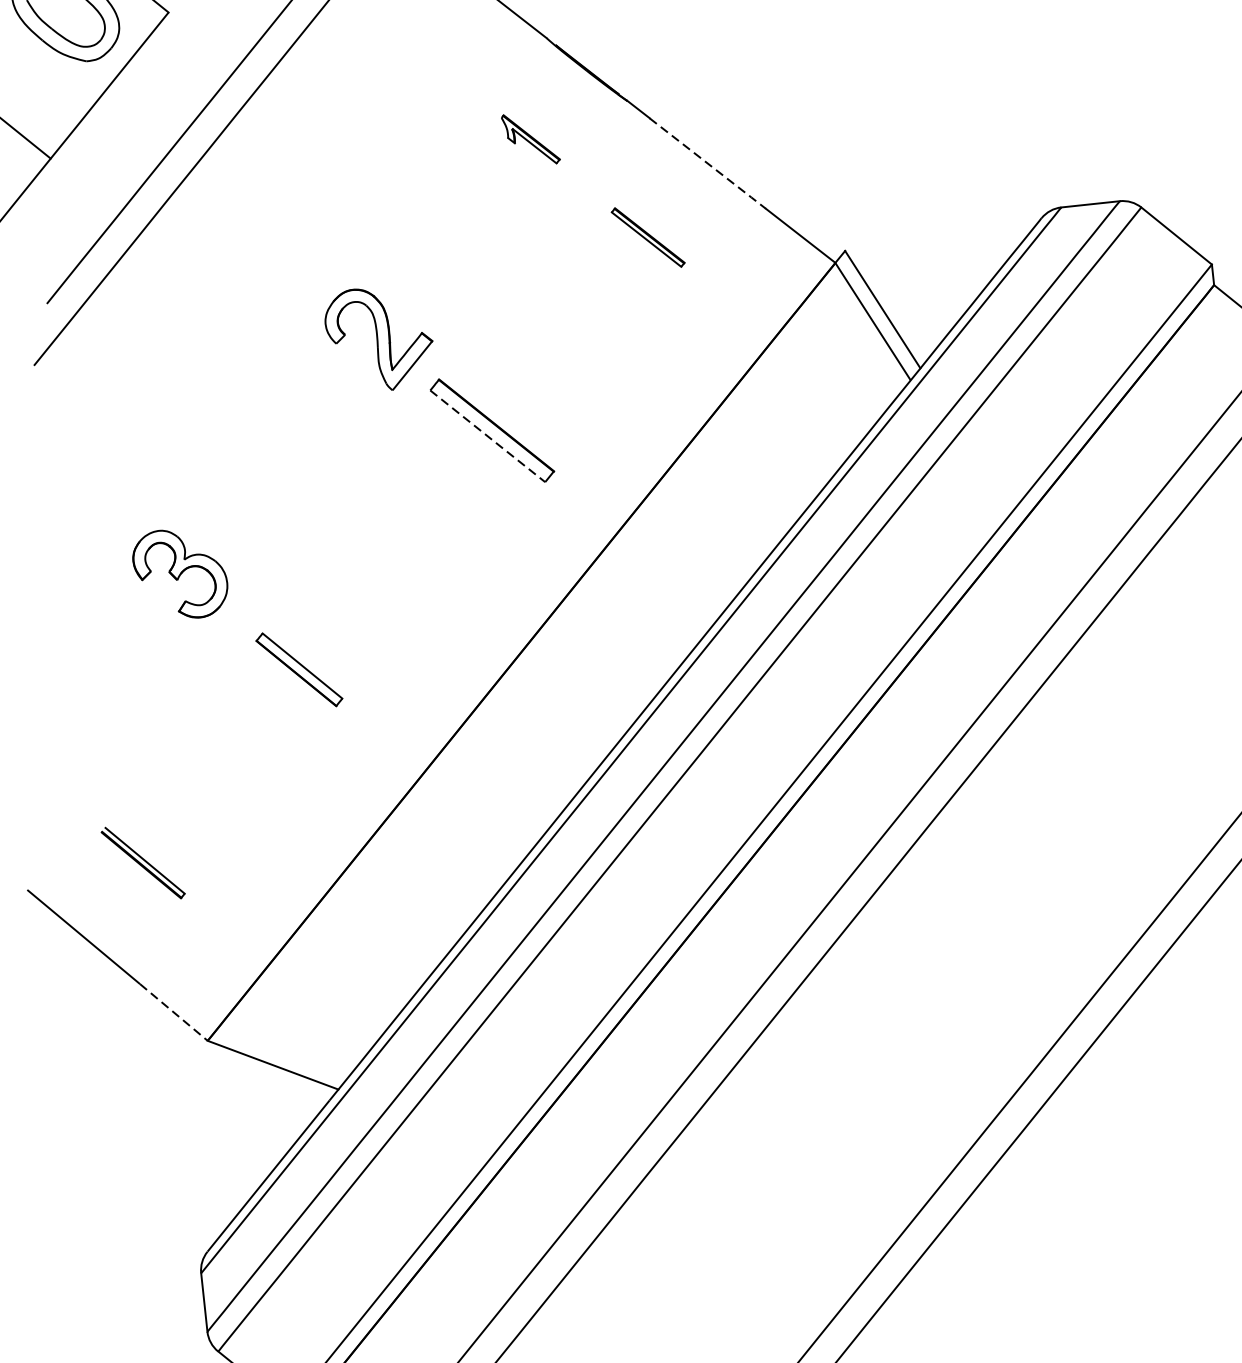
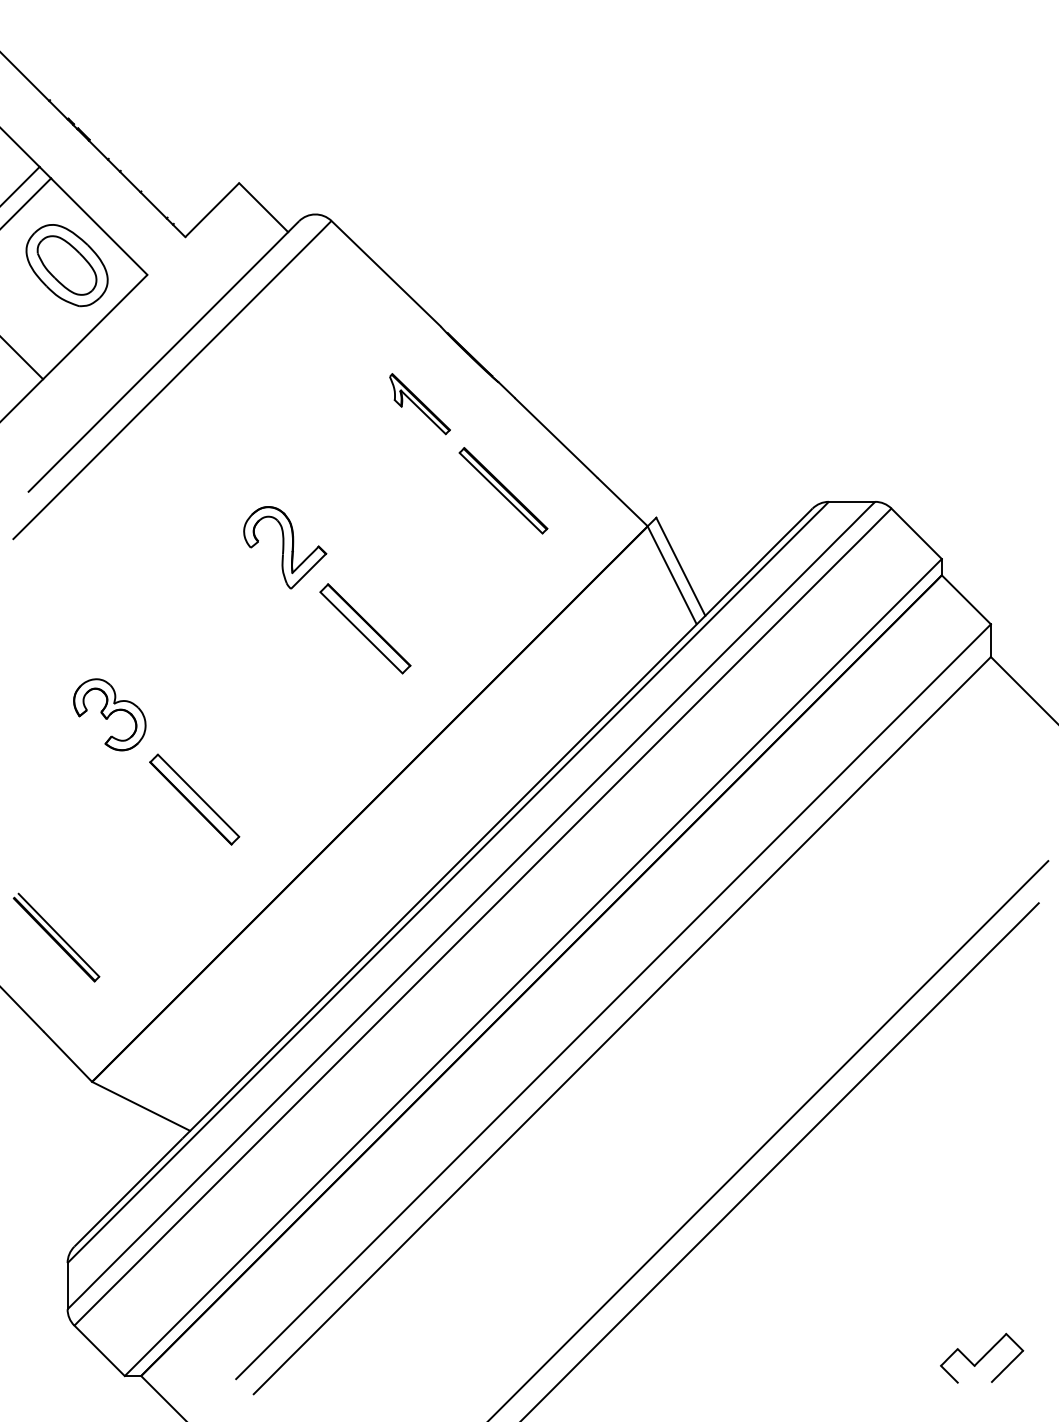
part: (530, 139) -> (419, 404), size x1.43
line: (708, 164) -> (556, 438), dashed -> solid
part: (648, 237) -> (503, 490), size x1.67
line: (487, 435) -> (361, 632), dashed -> solid
part: (299, 669) -> (194, 799), size x1.43
part: (143, 862) -> (56, 937), size x1.43
line: (174, 1011) -> (68, 1056), dashed -> solid

